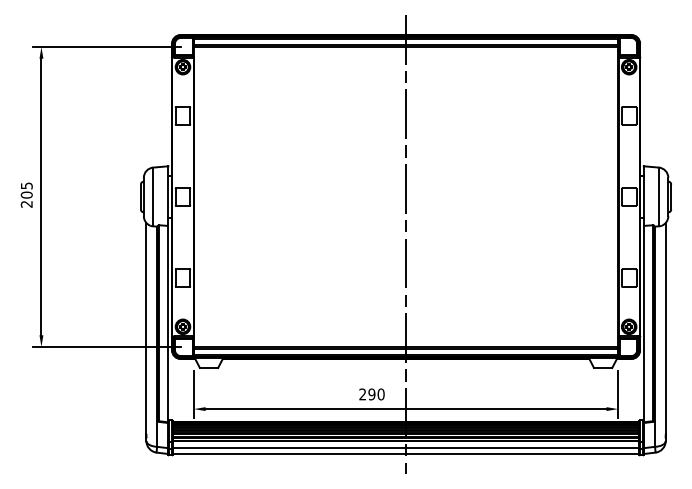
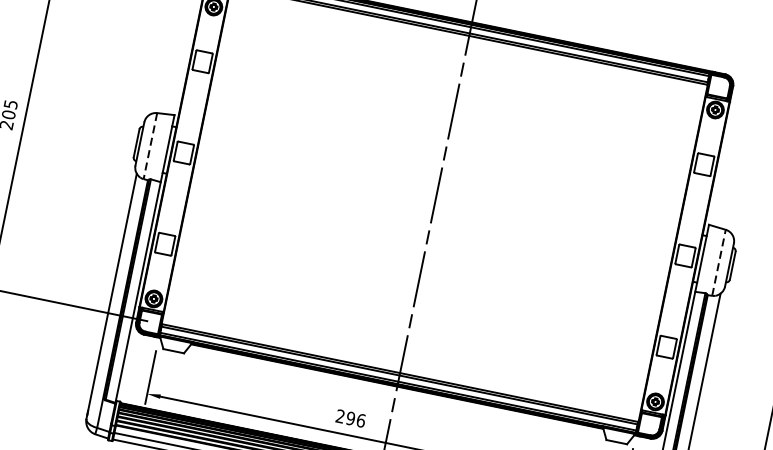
line: (658, 196) -> (718, 262), solid -> dashed
line: (153, 197) -> (150, 146), solid -> dashed
text: (380, 394) -> (360, 420), 290 -> 296

